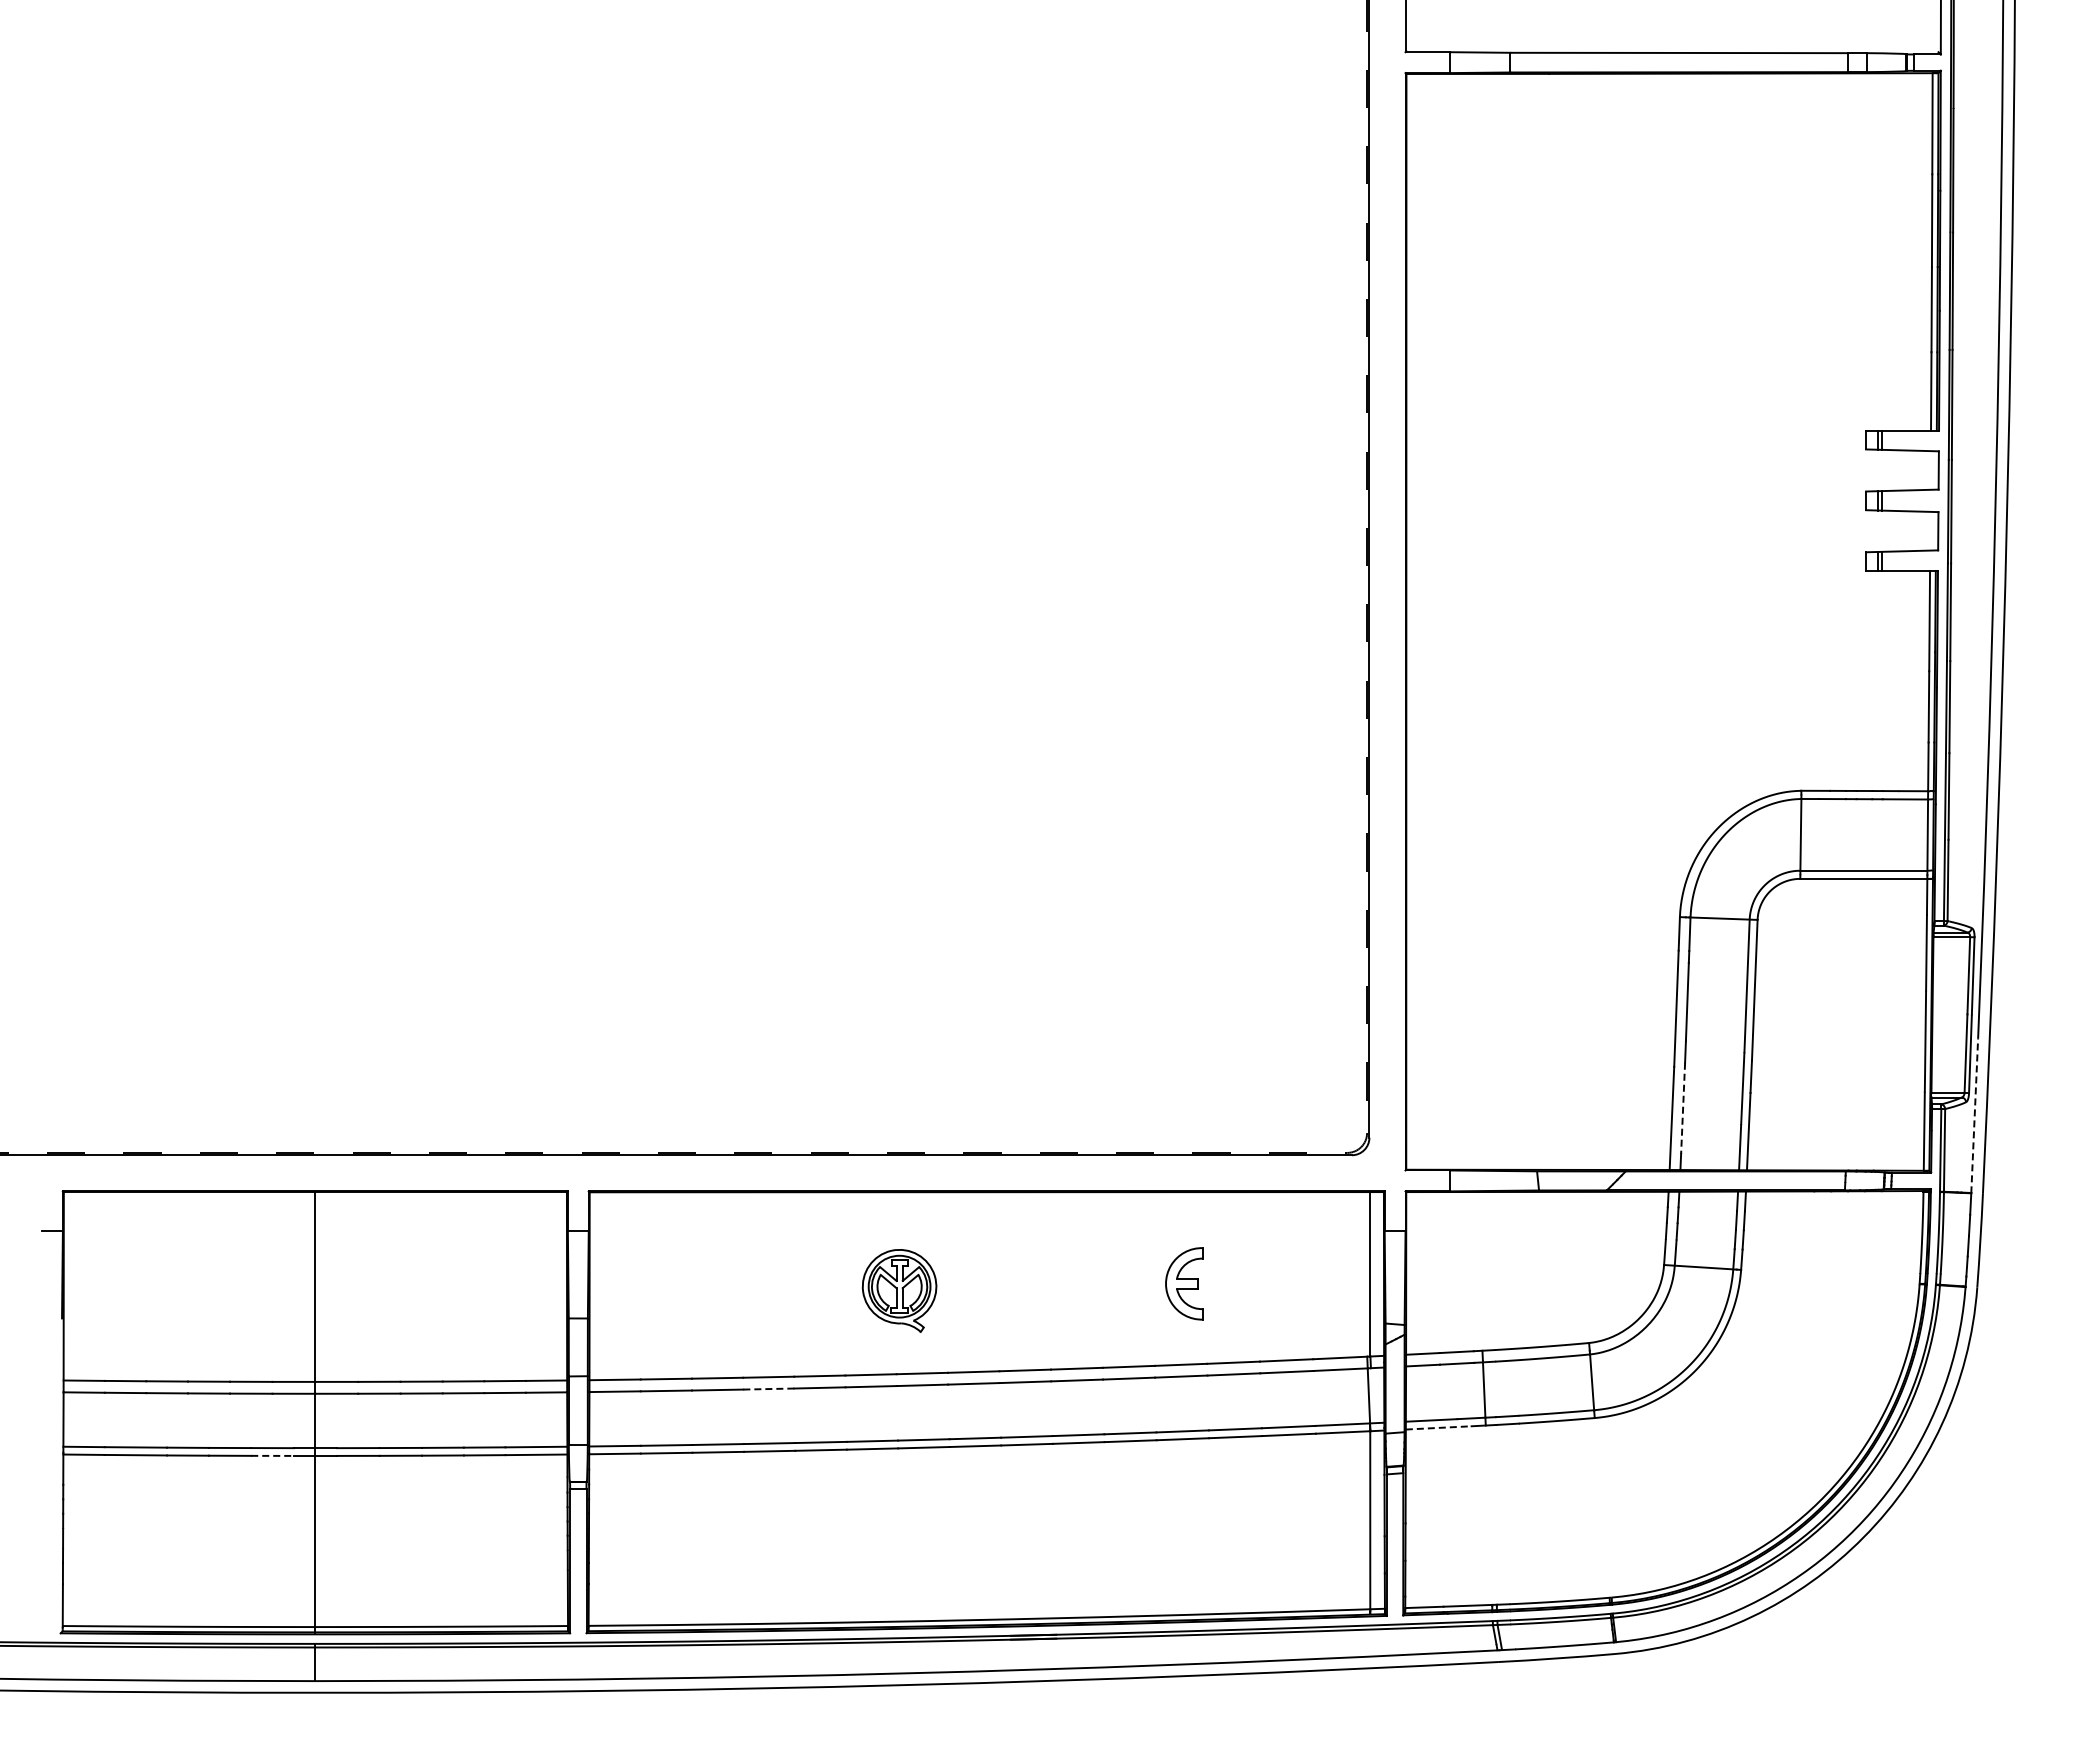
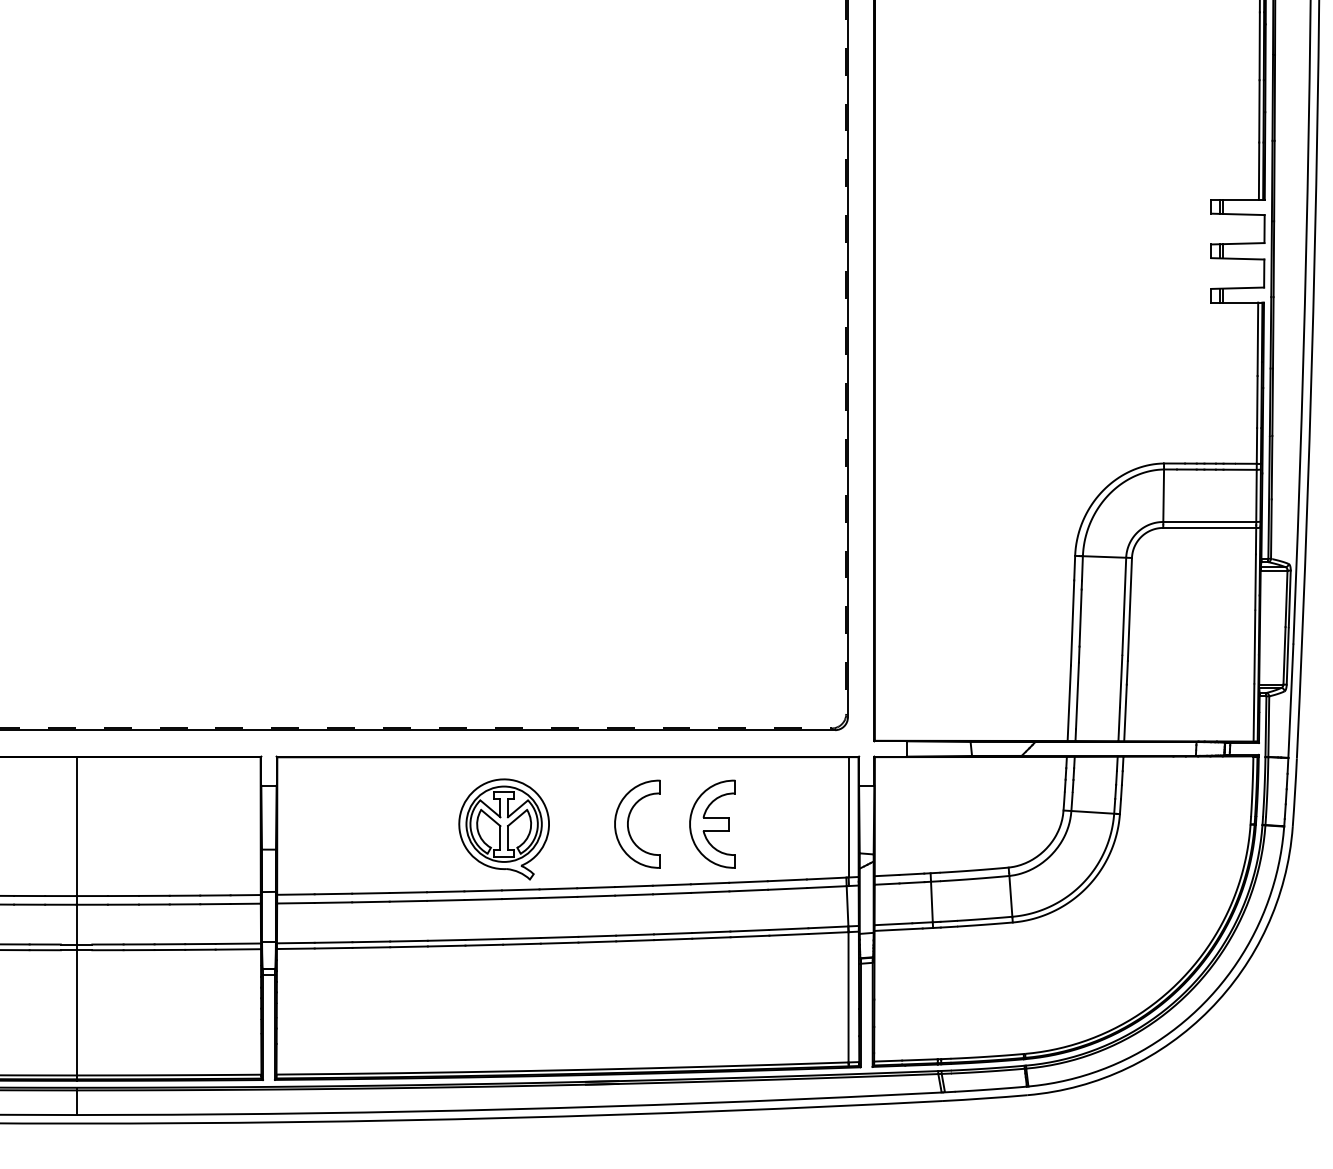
line: (1683, 1108) -> (1077, 695), dashed -> solid
line: (1974, 1115) -> (1290, 701), dashed -> solid
part: (1069, 1283) -> (628, 824), added
part: (1184, 1283) -> (712, 824), size x1.67
part: (899, 1290) -> (504, 829), size x1.67
line: (768, 1389) -> (408, 901), dashed -> solid
line: (1438, 1427) -> (898, 929), dashed -> solid
line: (273, 1455) -> (45, 949), dashed -> solid

